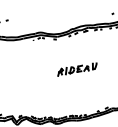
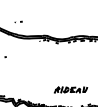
part: (76, 68) -> (70, 89), moved

